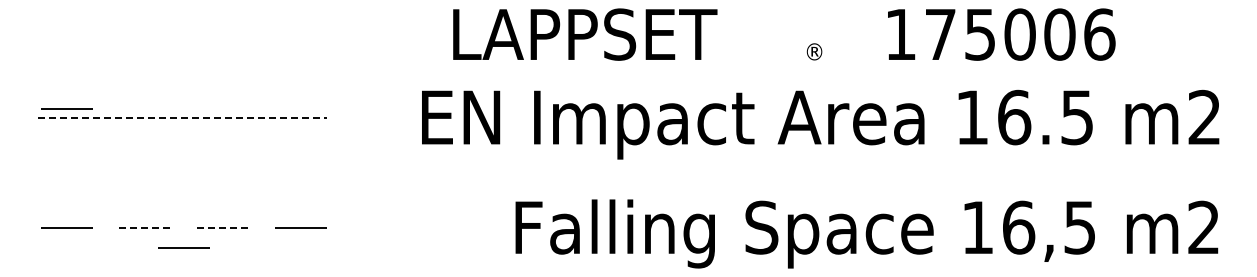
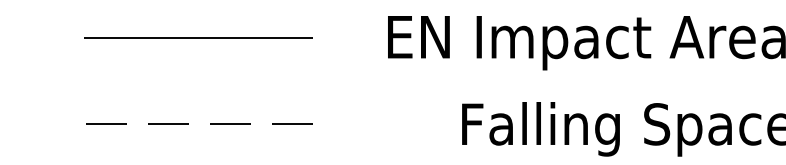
line: (66, 108) -> (106, 29), removed
line: (182, 118) -> (198, 37), dashed -> solid
line: (145, 227) -> (169, 124), dashed -> solid
line: (223, 227) -> (230, 124), dashed -> solid
line: (183, 247) -> (199, 140), removed

